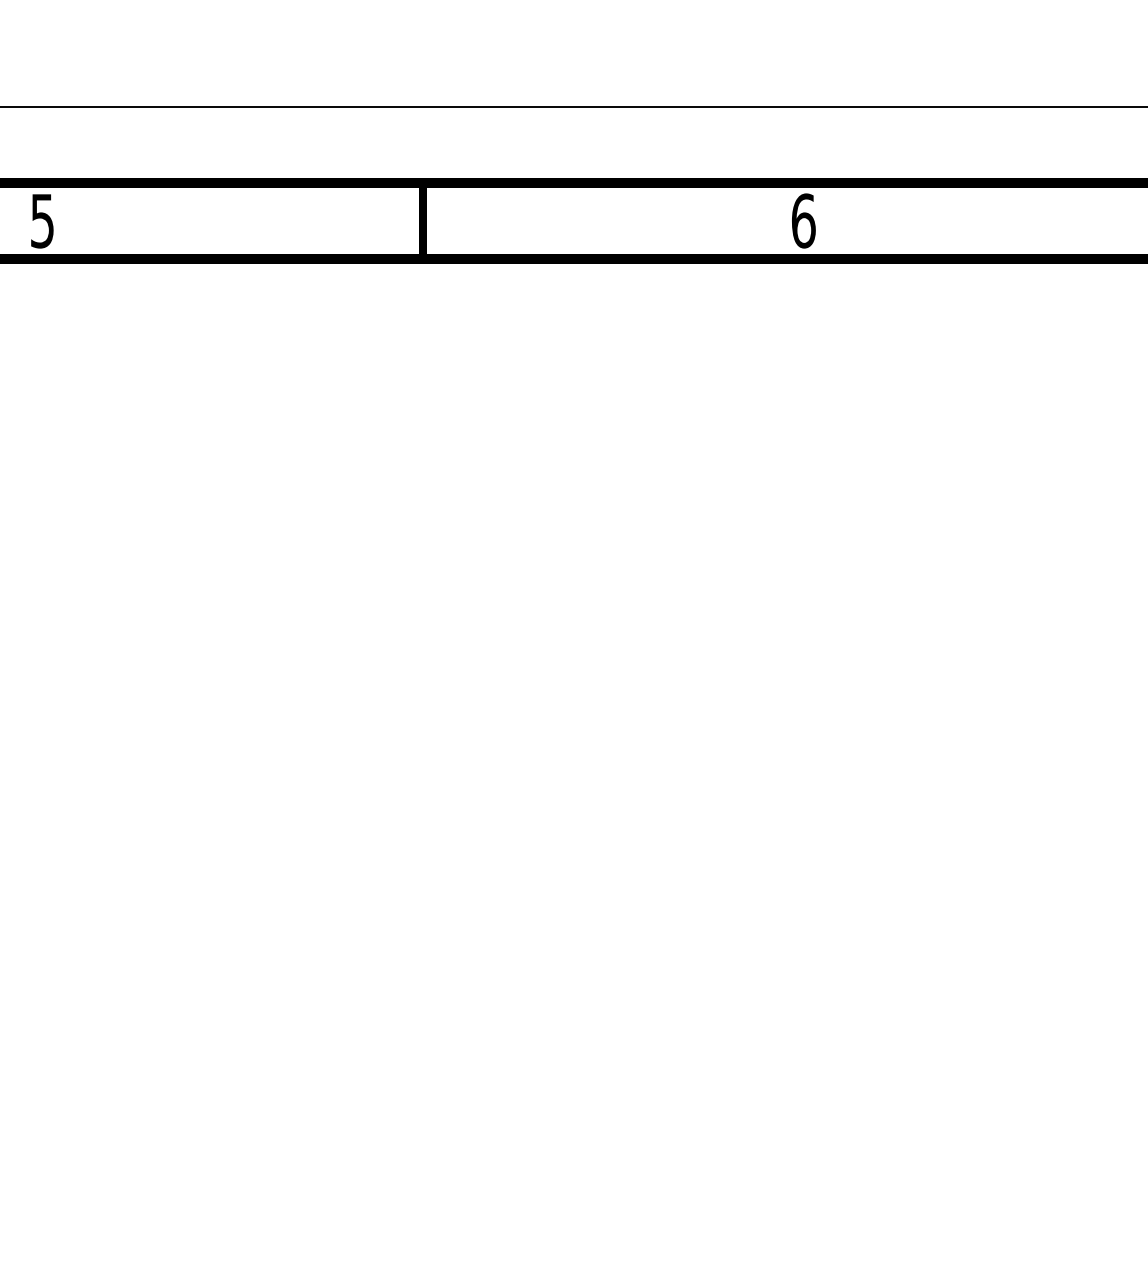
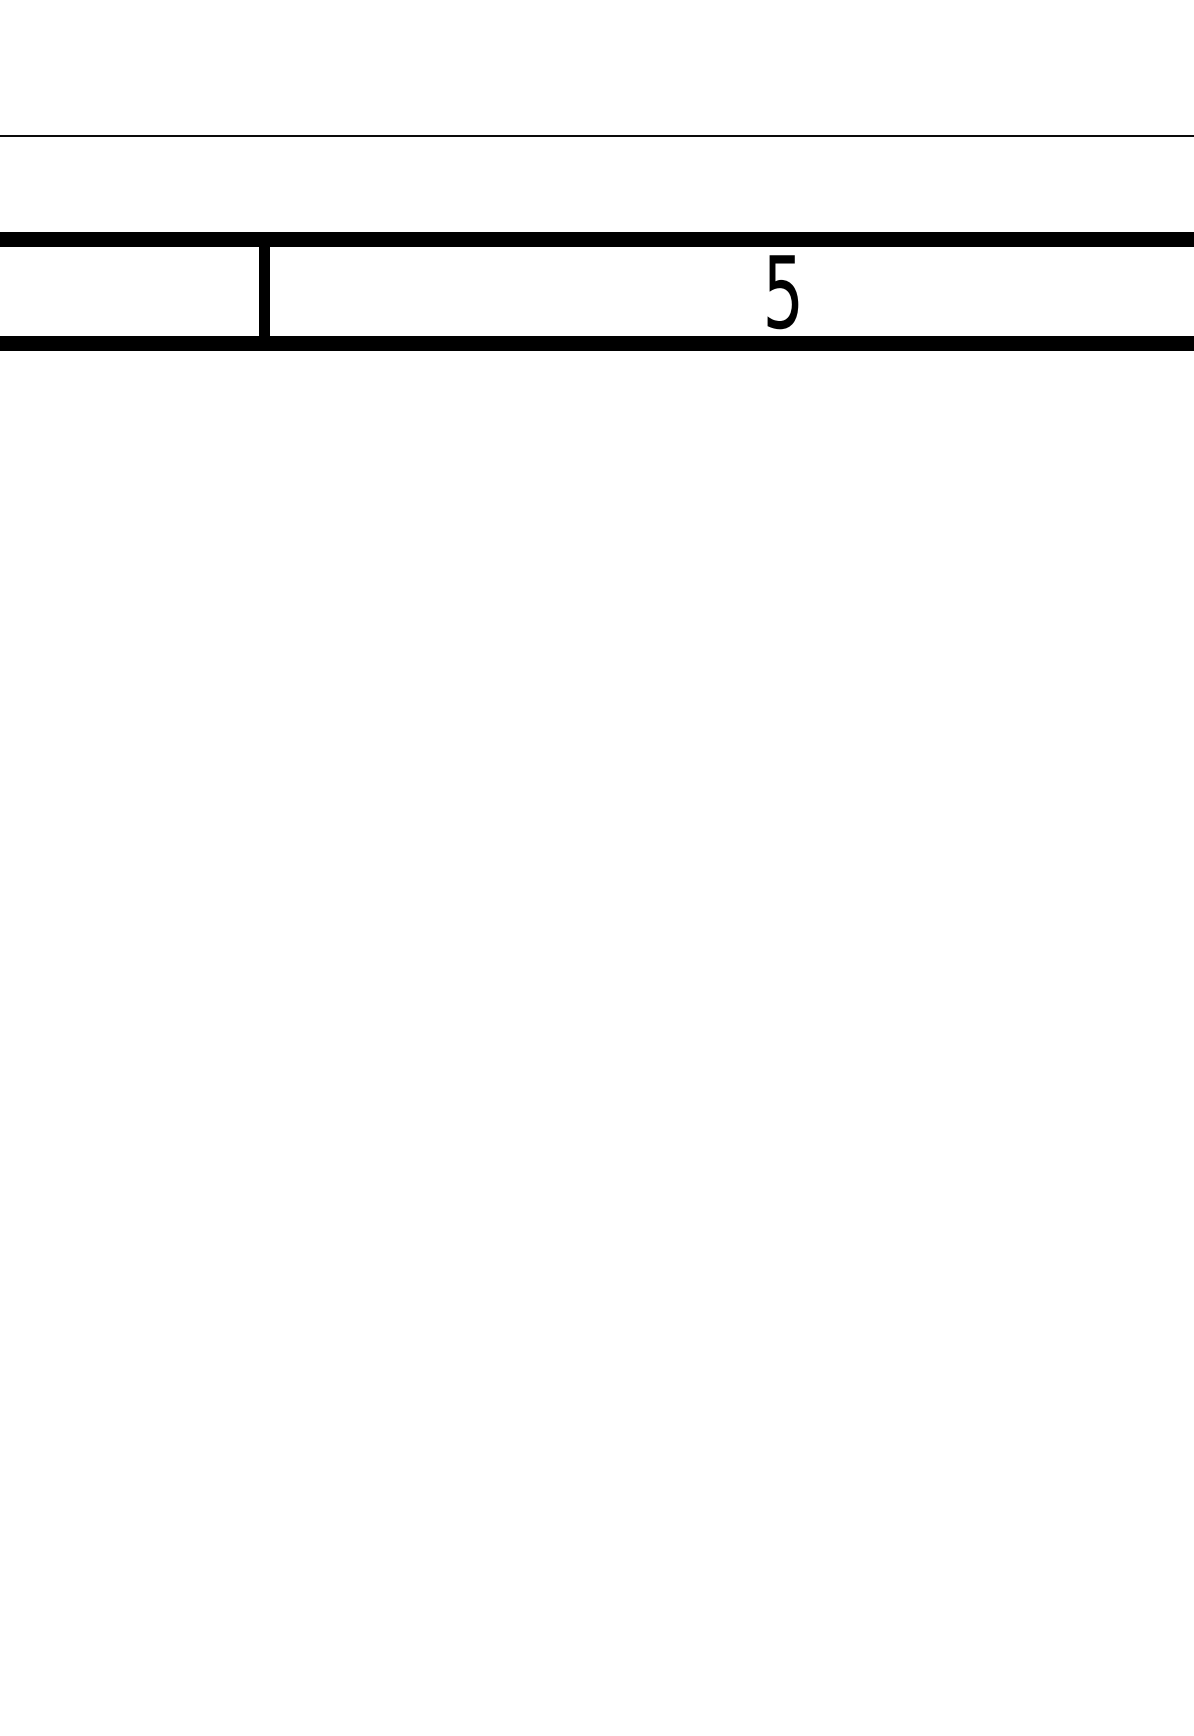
text: (803, 220) -> (782, 290), 6 -> 5

